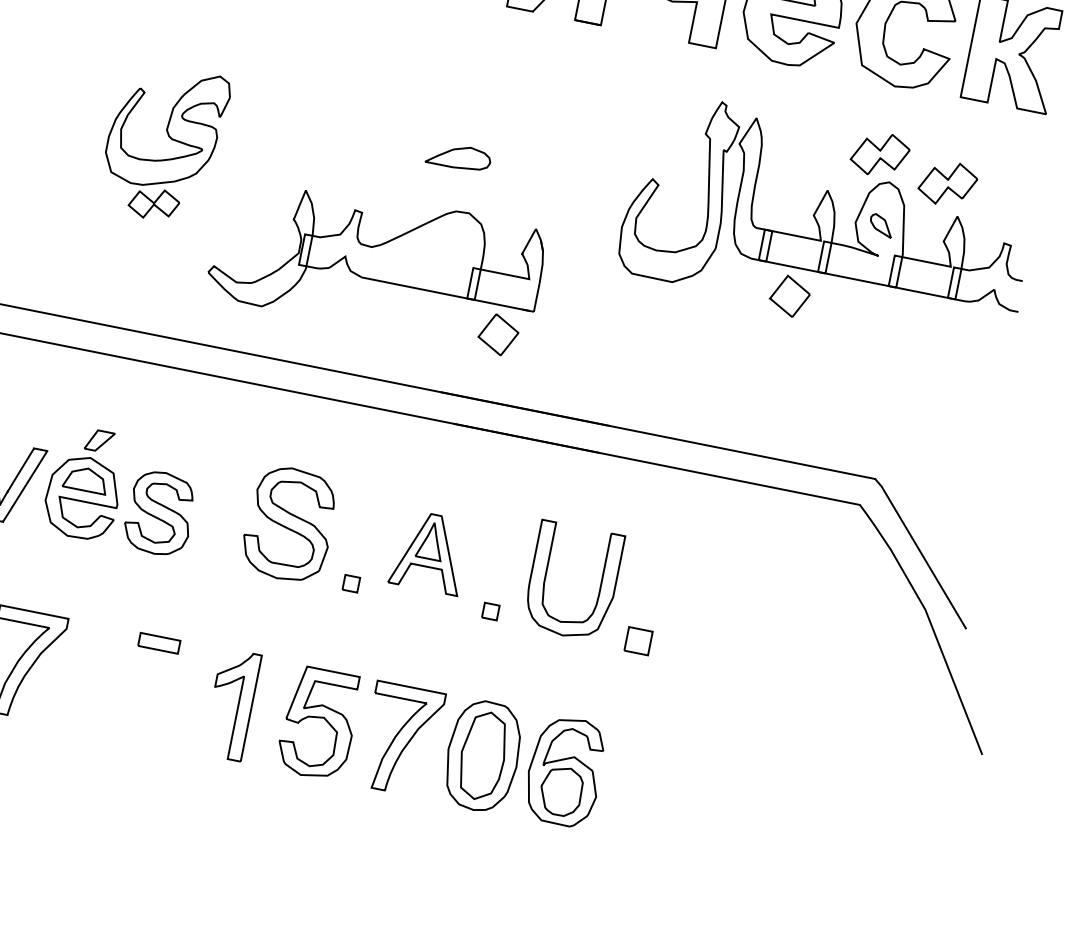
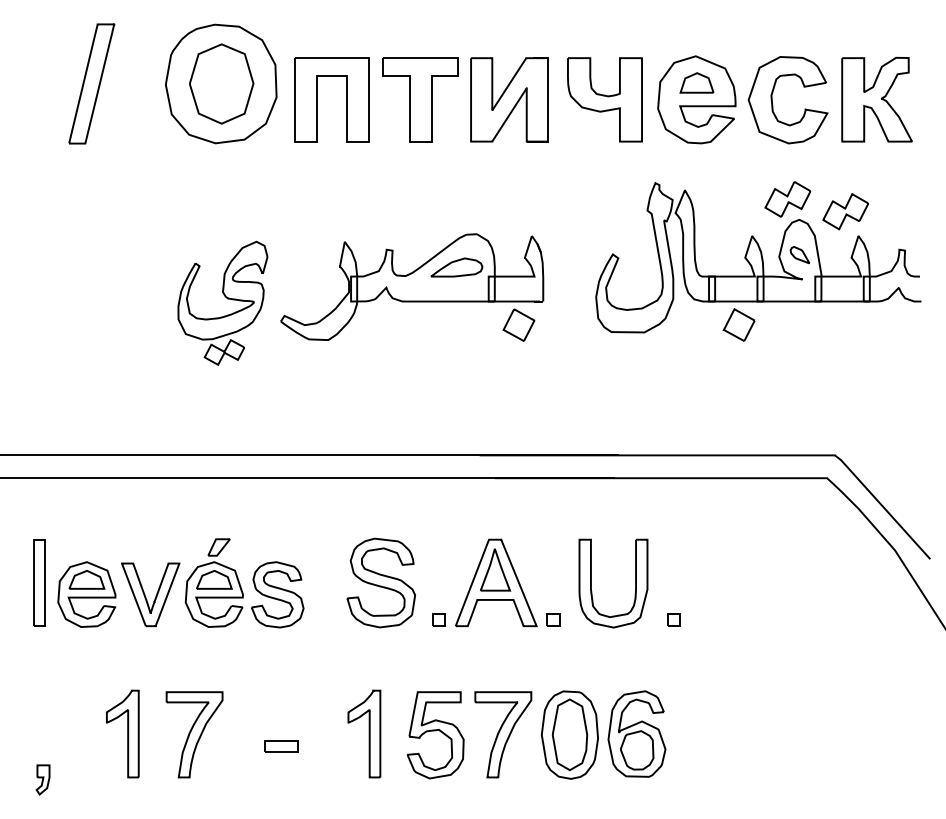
part: (377, 262) -> (412, 287), moved
part: (430, 551) -> (496, 582), size x1.43
part: (637, 640) -> (673, 619), size x0.62
part: (158, 643) -> (281, 746), moved

